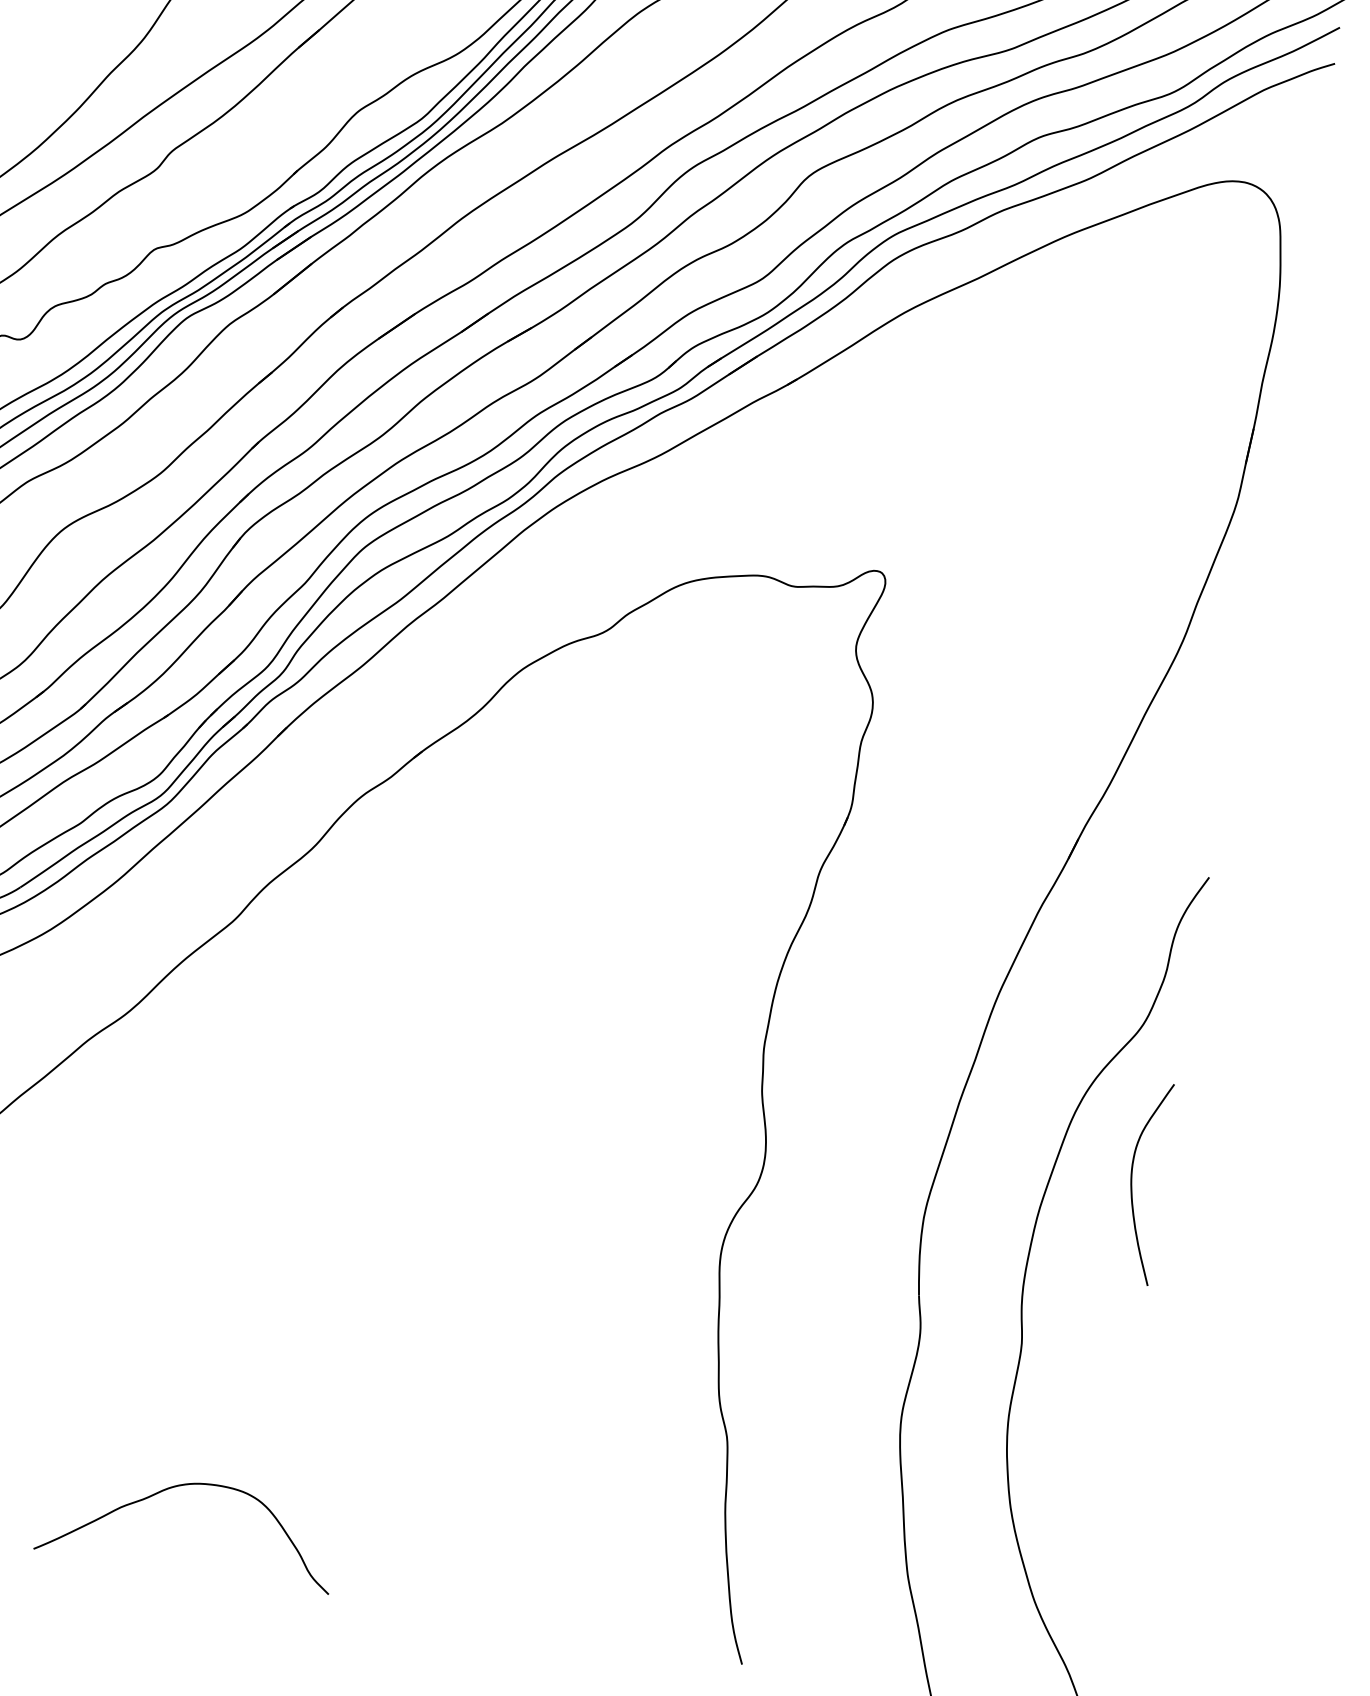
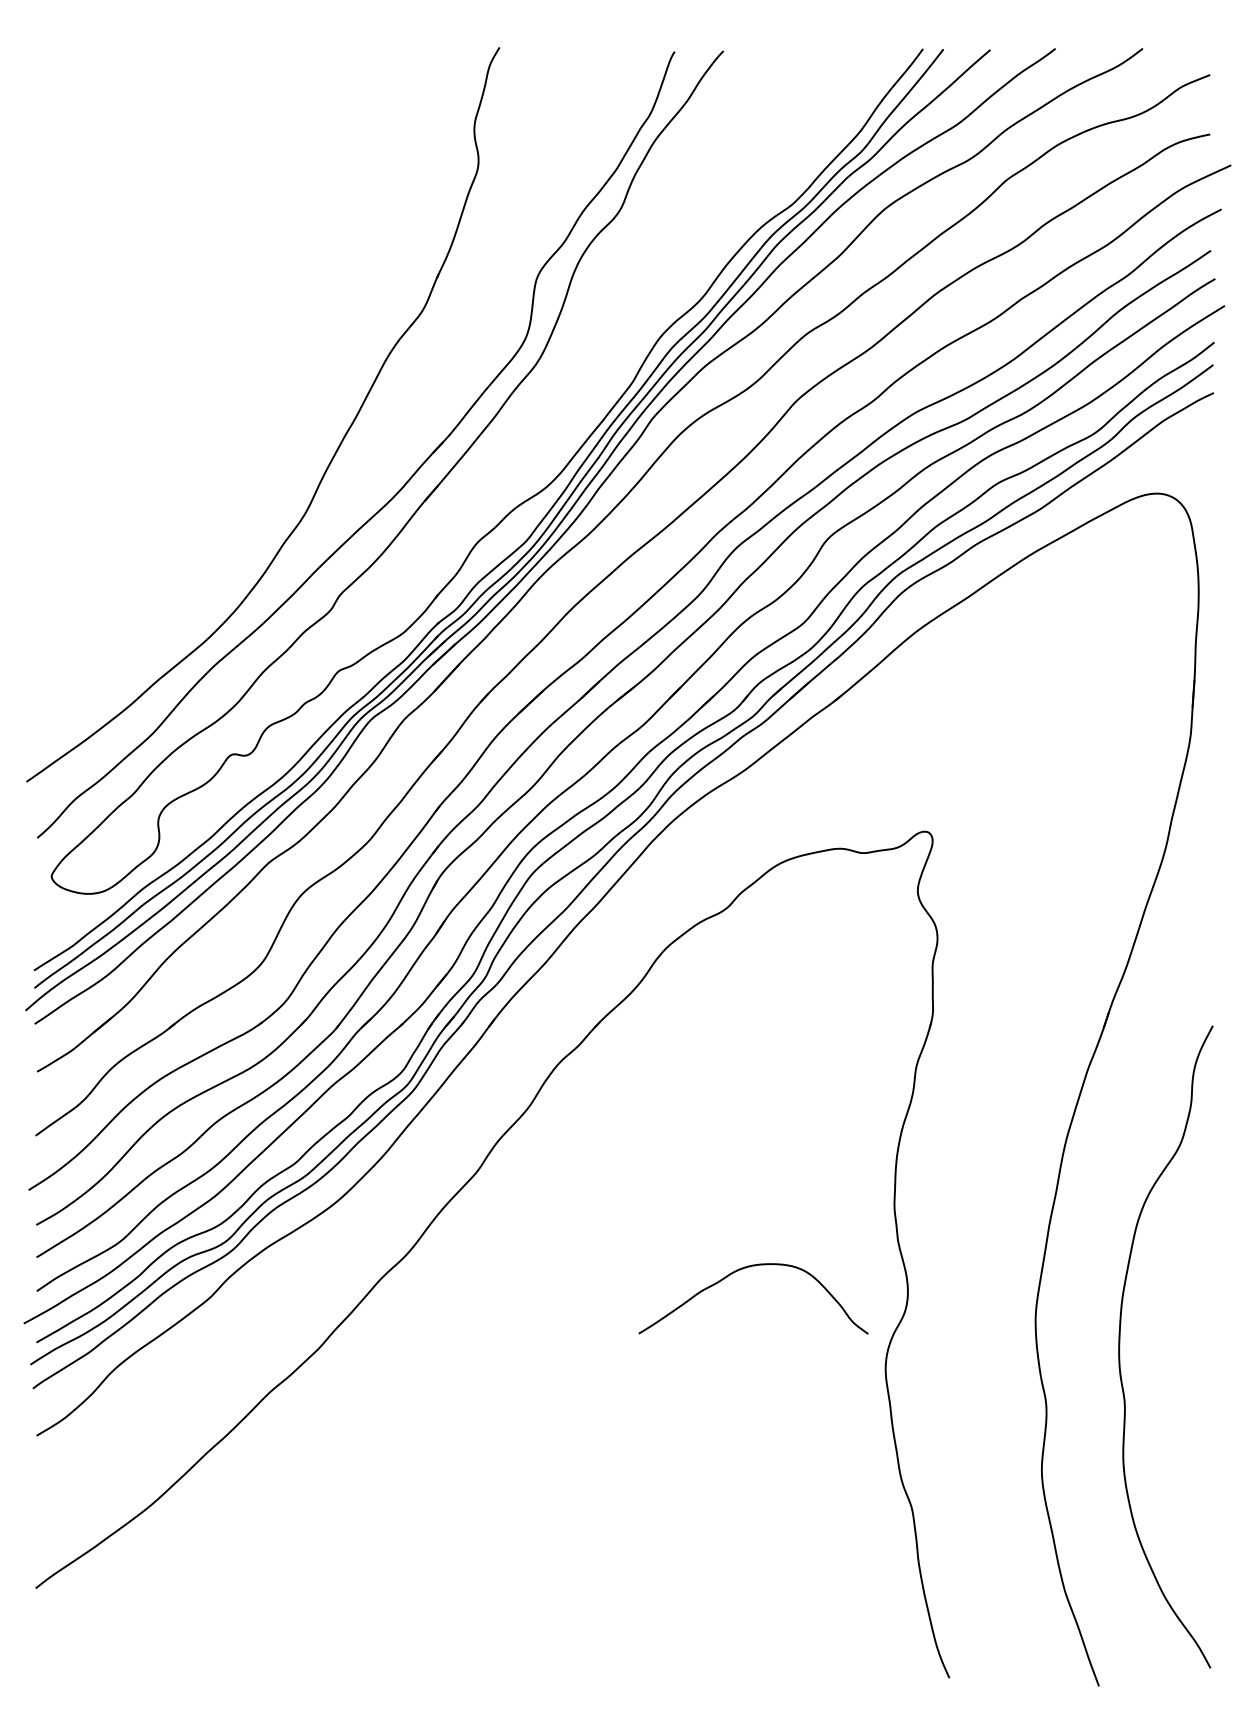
curve: (1132, 1183) -> (1190, 1267), removed
curve: (180, 1486) -> (743, 1269), moved

